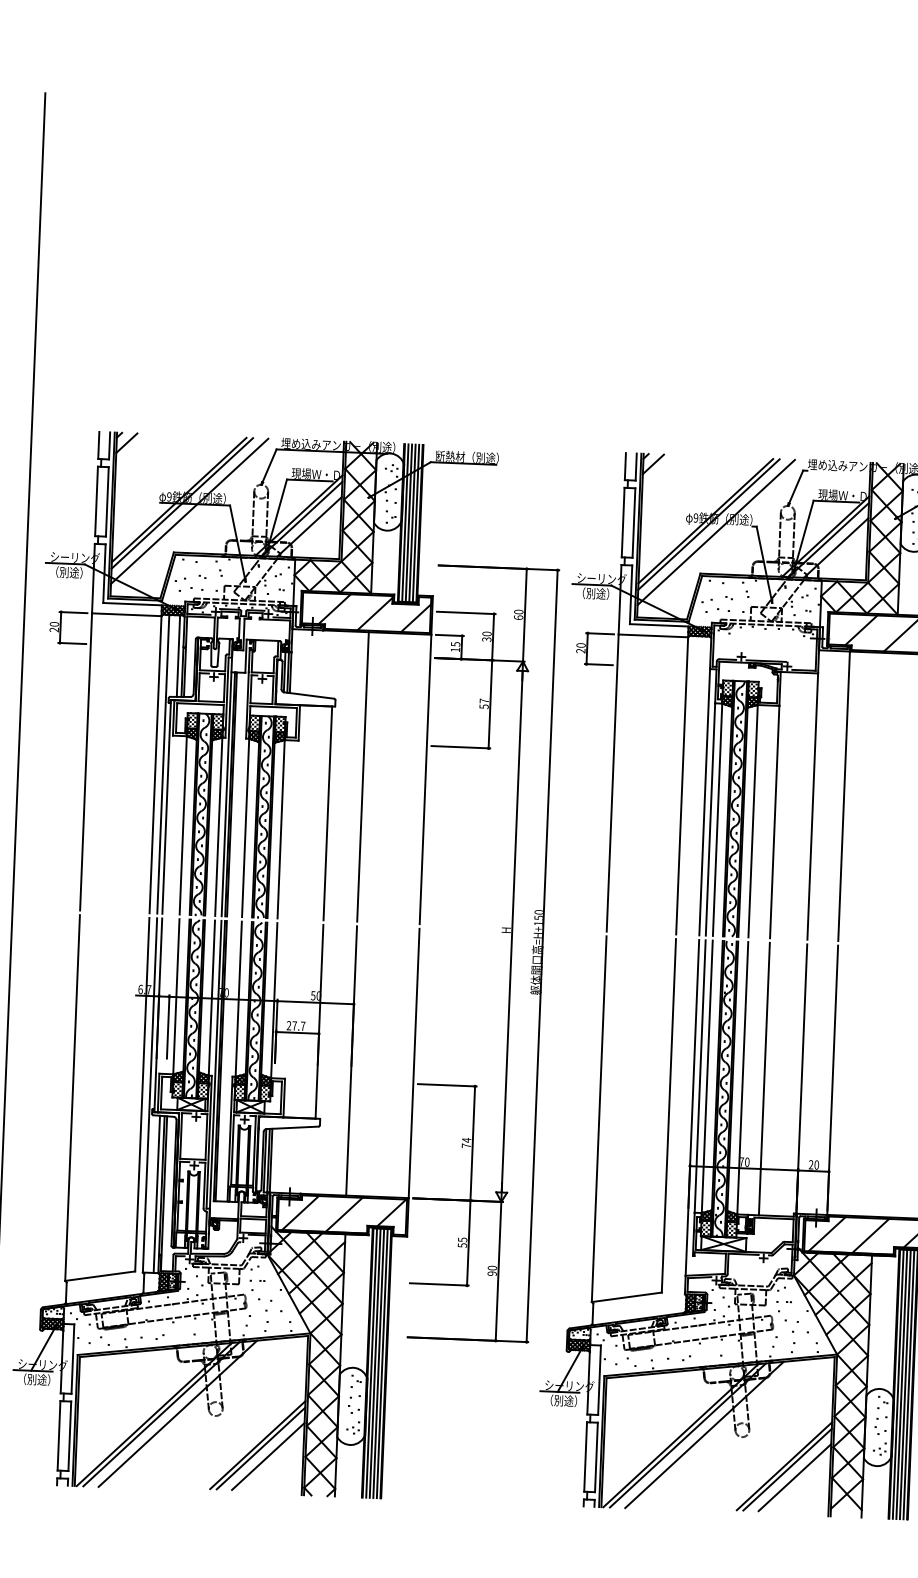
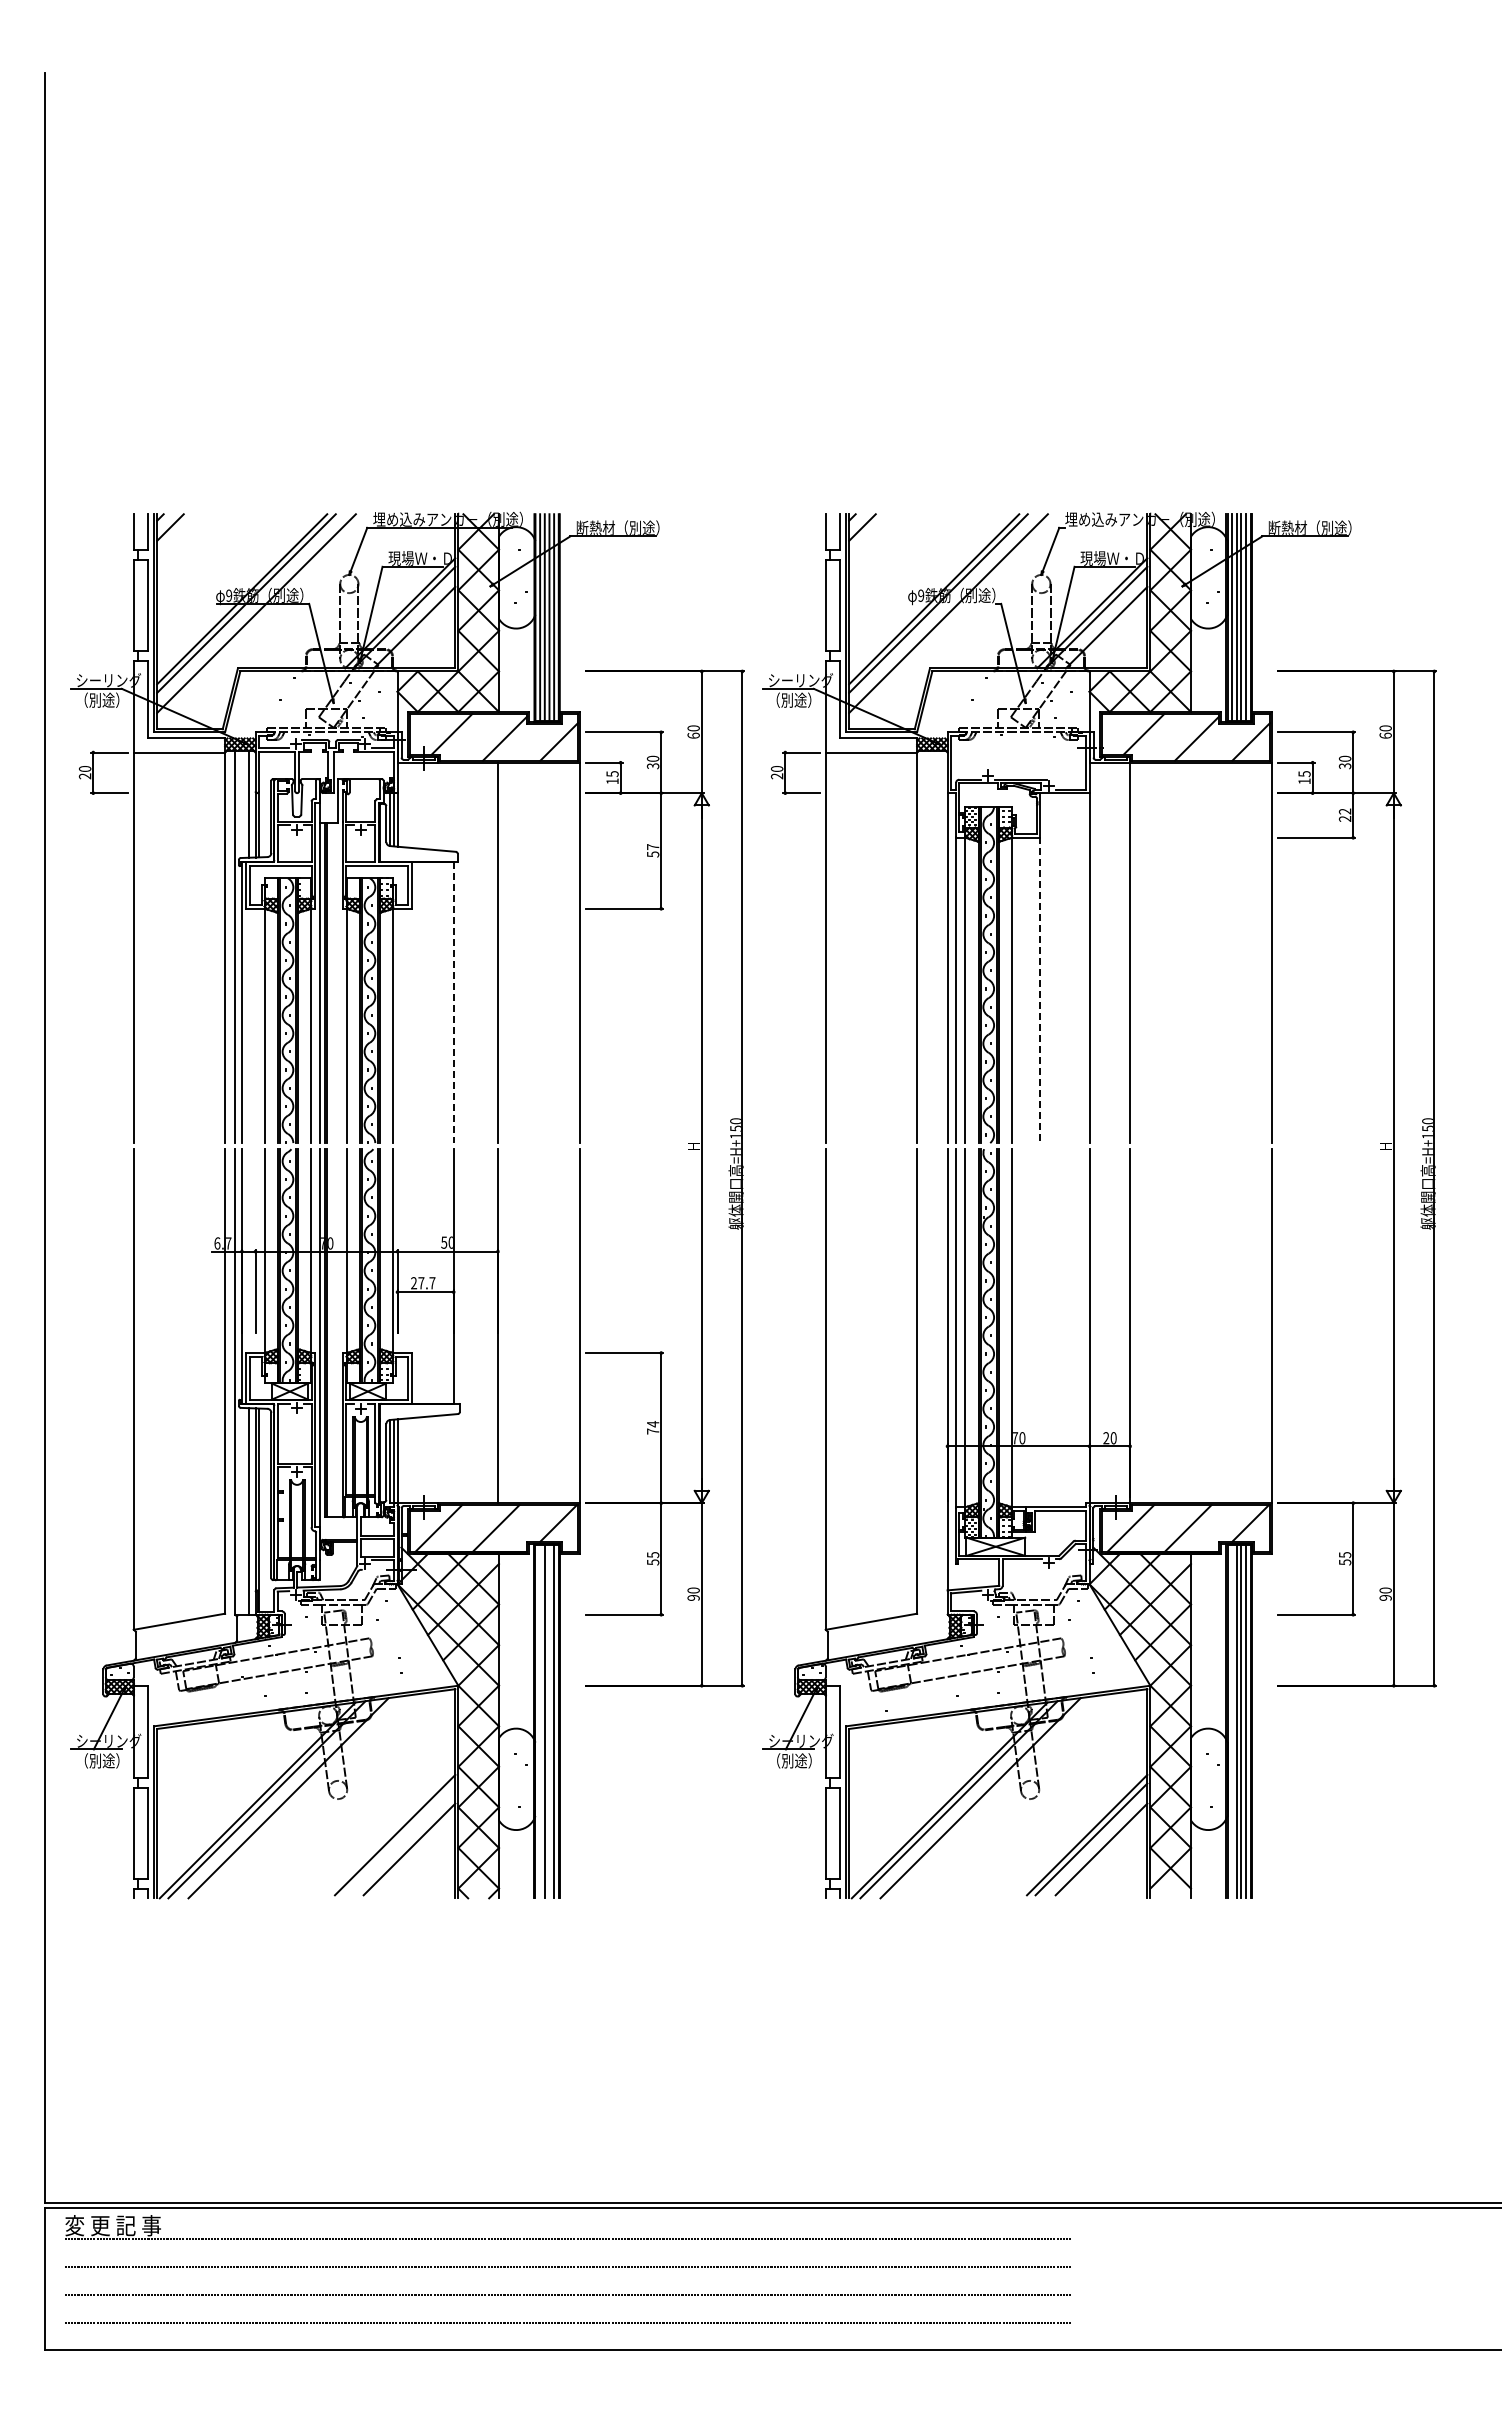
line: (327, 814) -> (453, 1003), solid -> dashed
line: (774, 822) -> (1040, 990), solid -> dashed
line: (764, 1079) -> (1040, 1328), removed
line: (371, 1363) -> (540, 1721), removed
line: (378, 1363) -> (549, 1721), removed
line: (898, 1384) -> (1232, 1721), removed
line: (261, 1448) -> (399, 1839), removed

